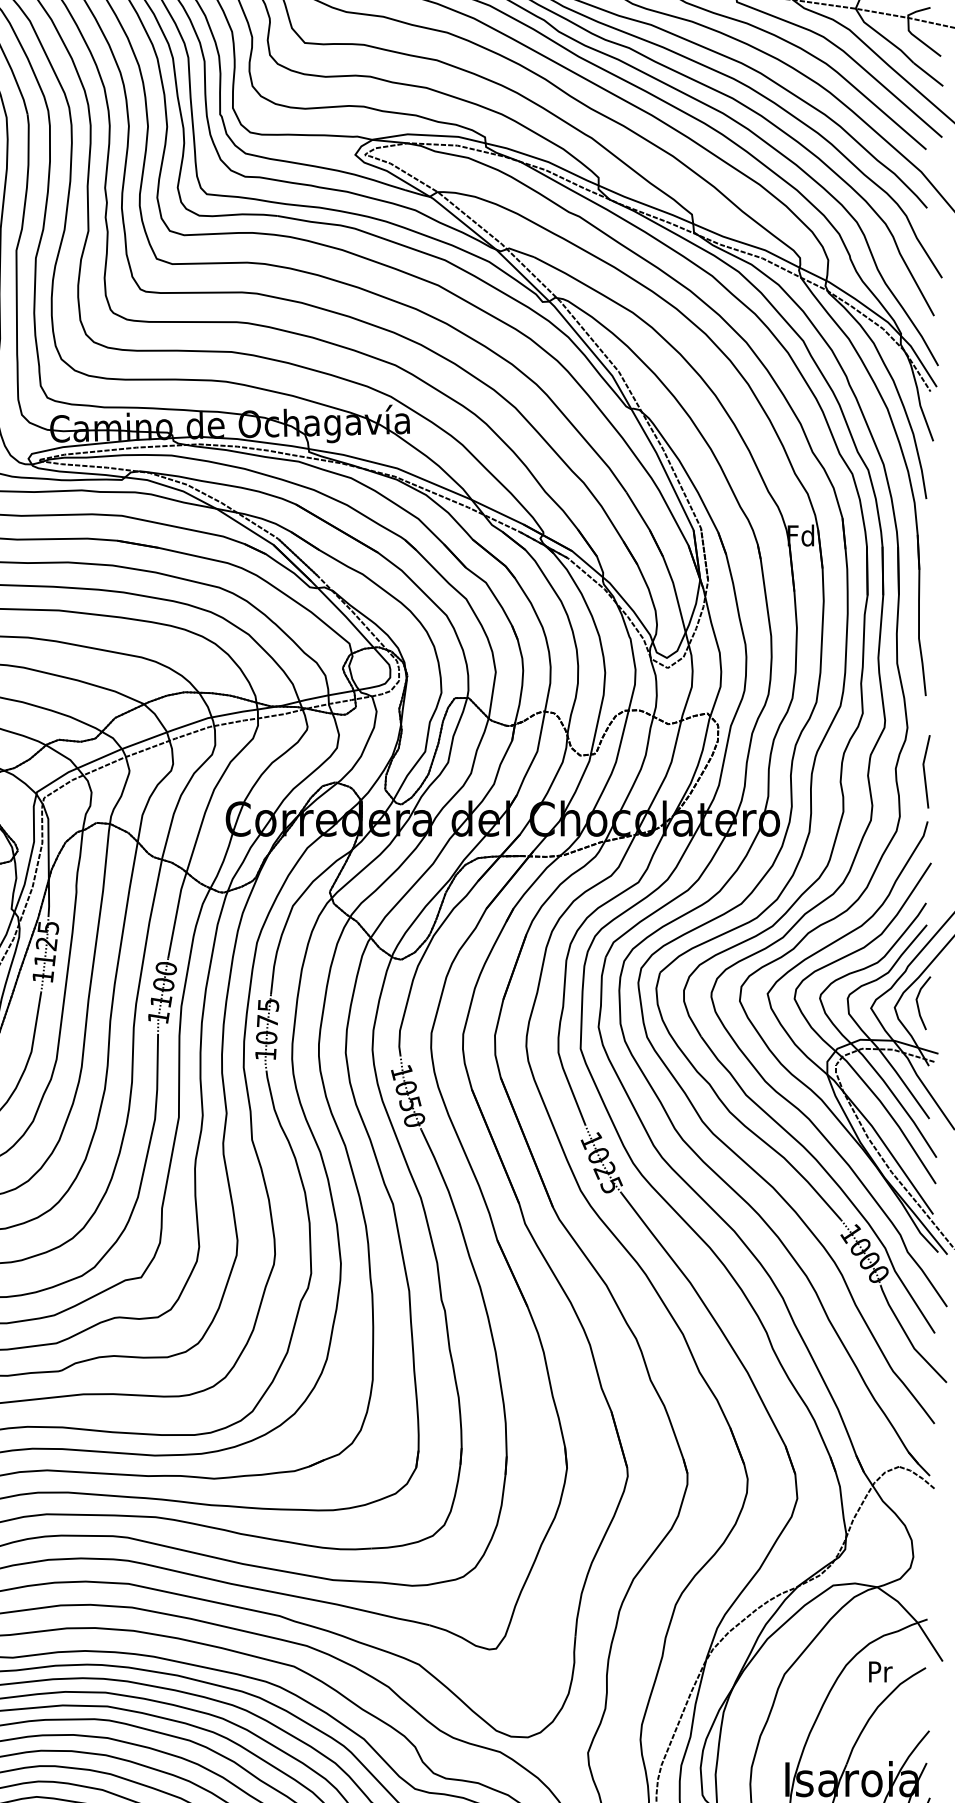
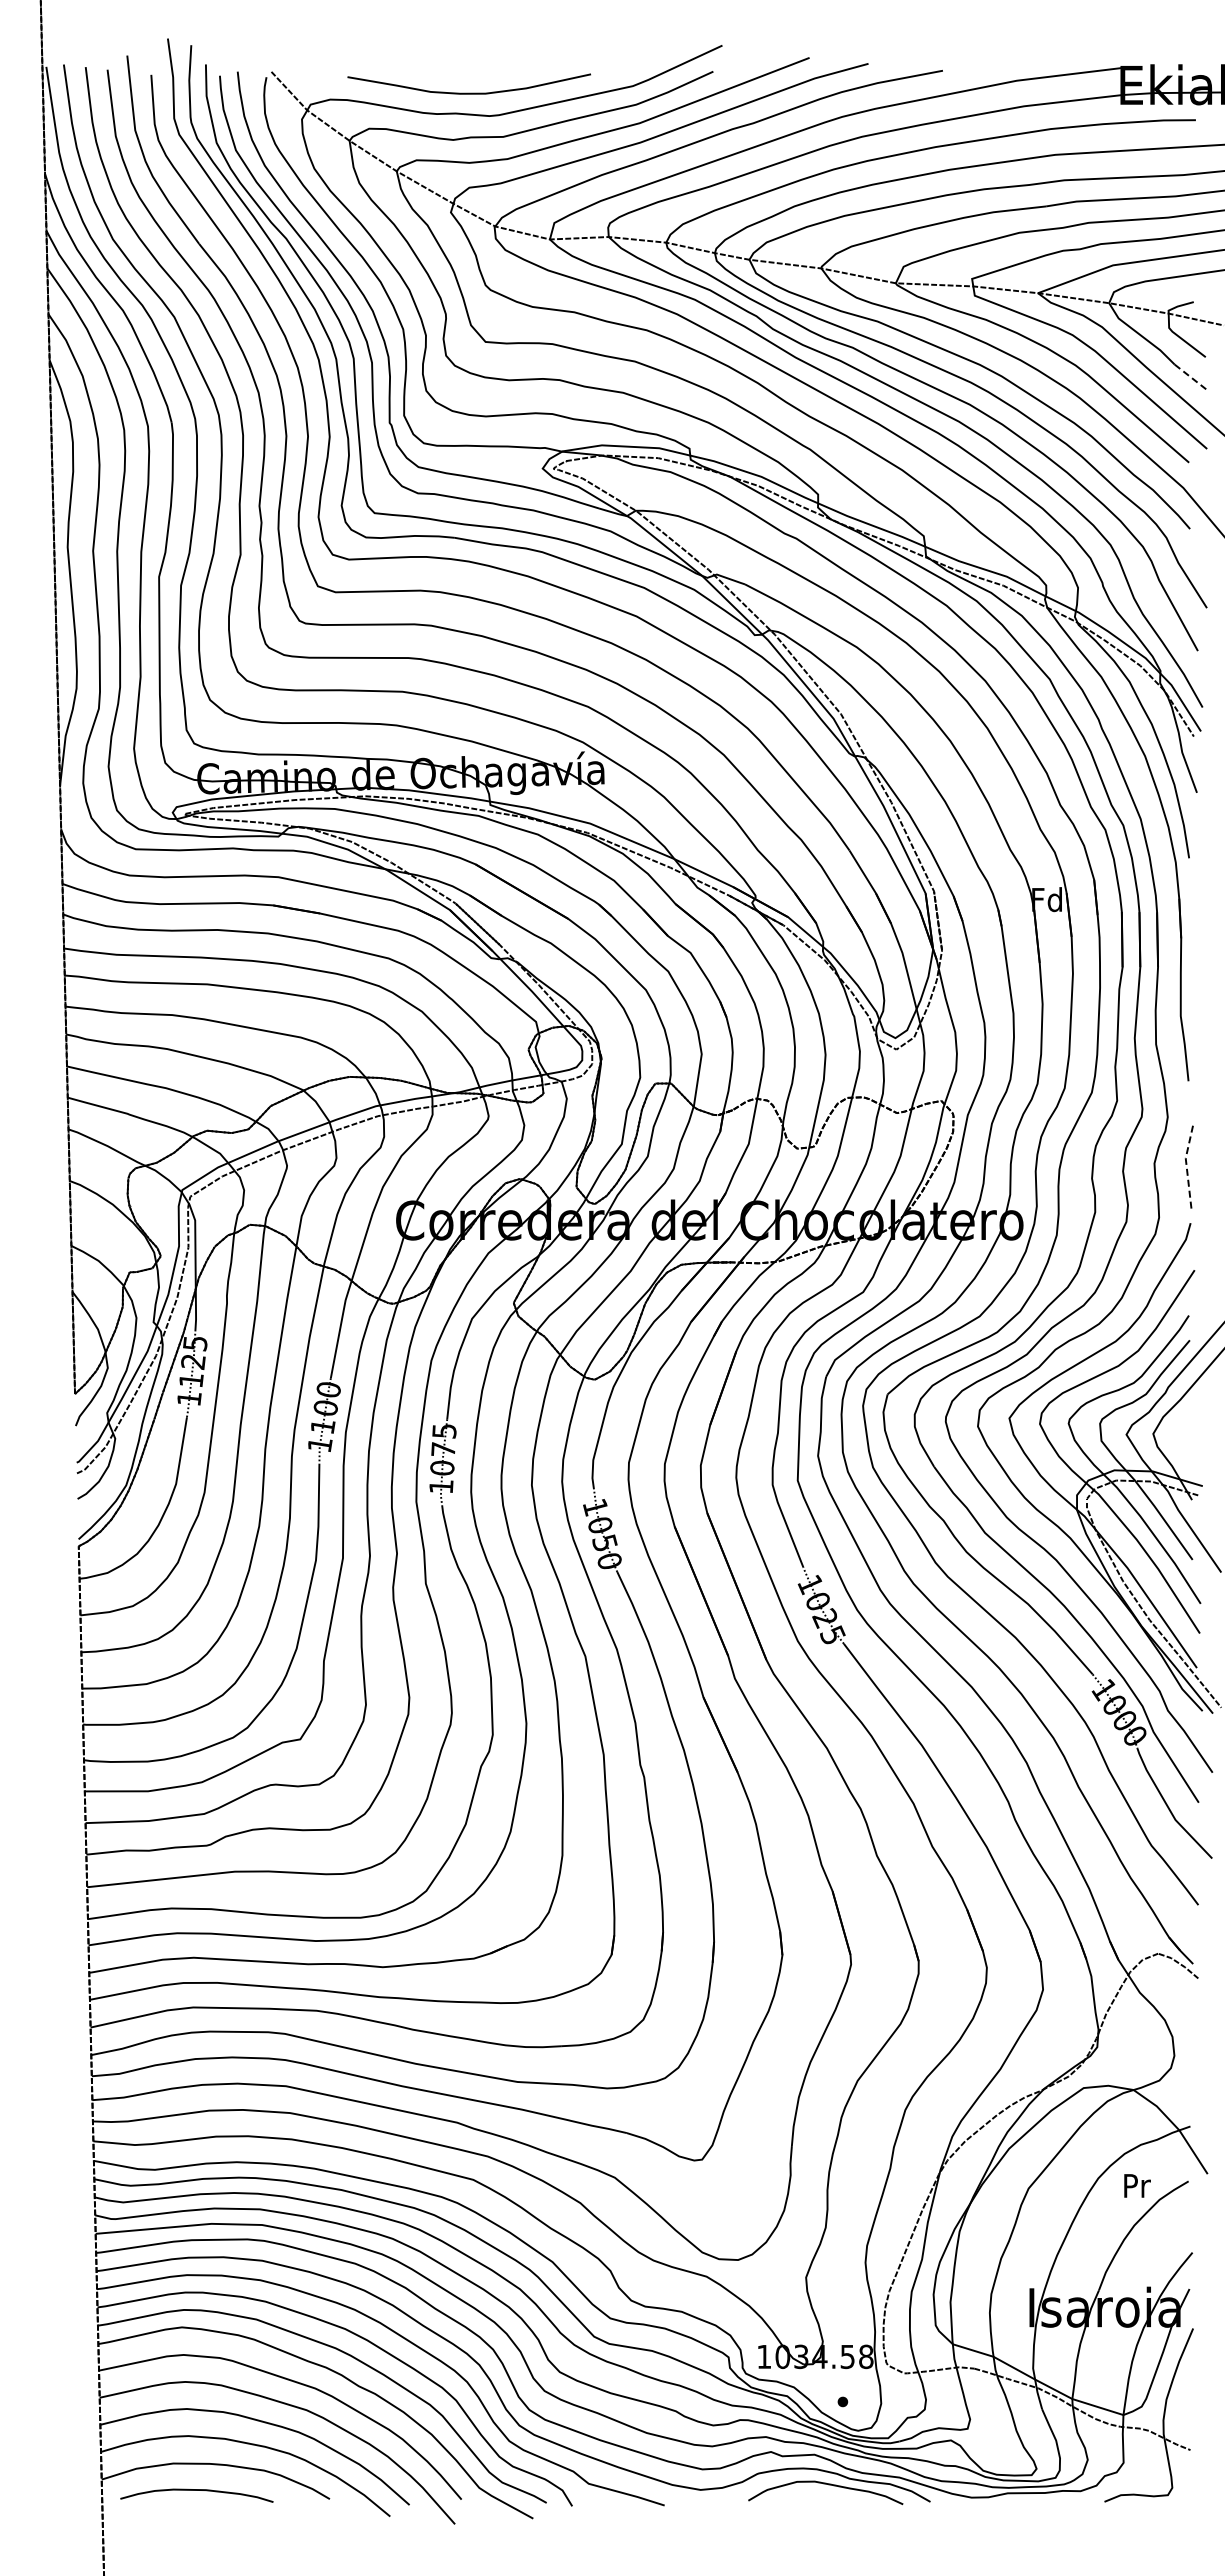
line: (928, 75) -> (1191, 378), solid -> dashed
line: (924, 771) -> (1186, 1166), solid -> dashed
line: (918, 1004) -> (1180, 1430), removed

